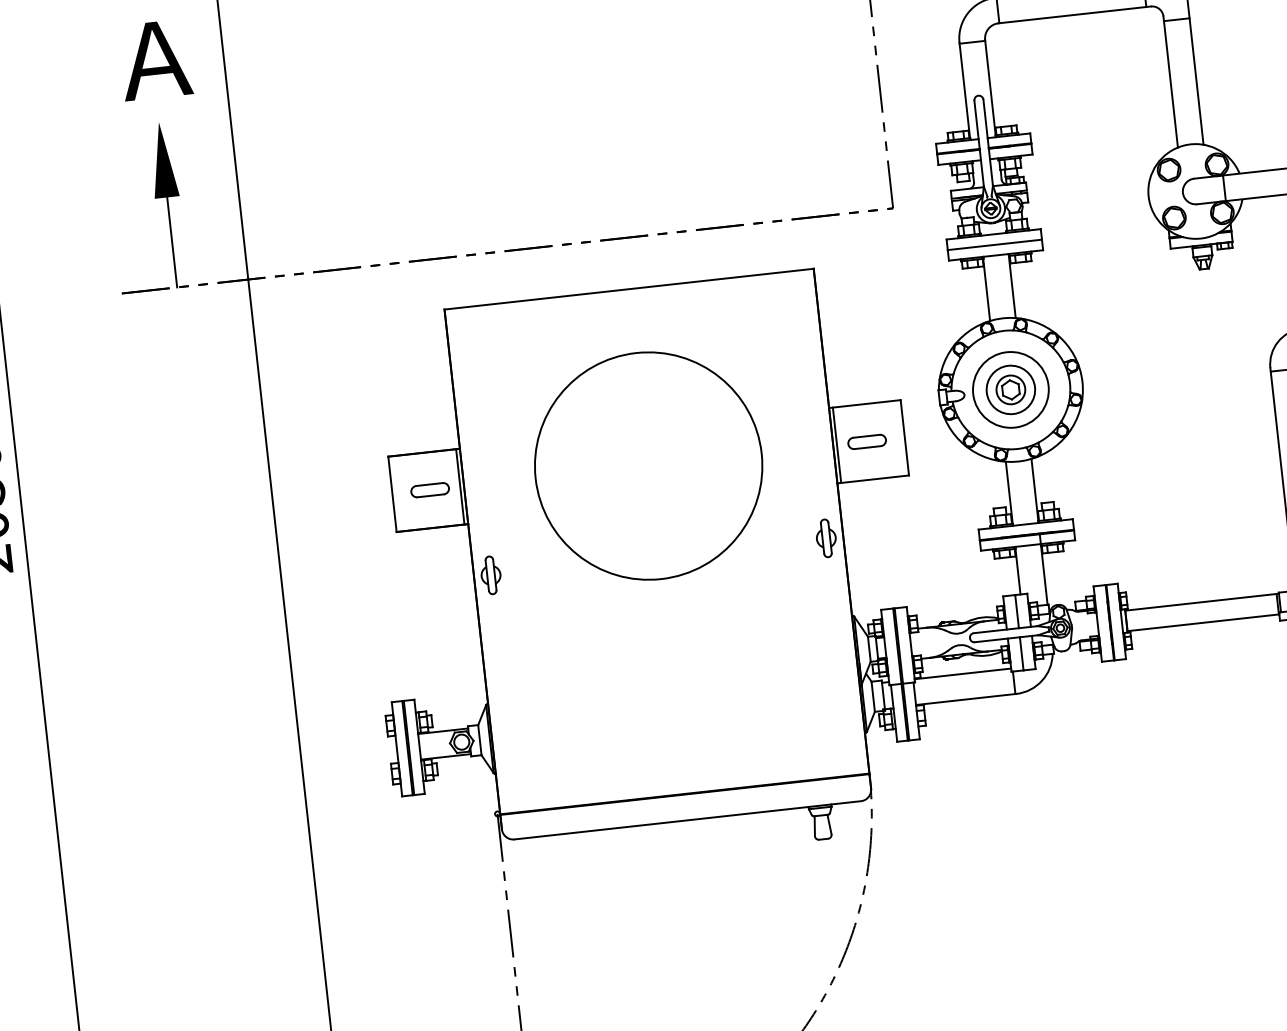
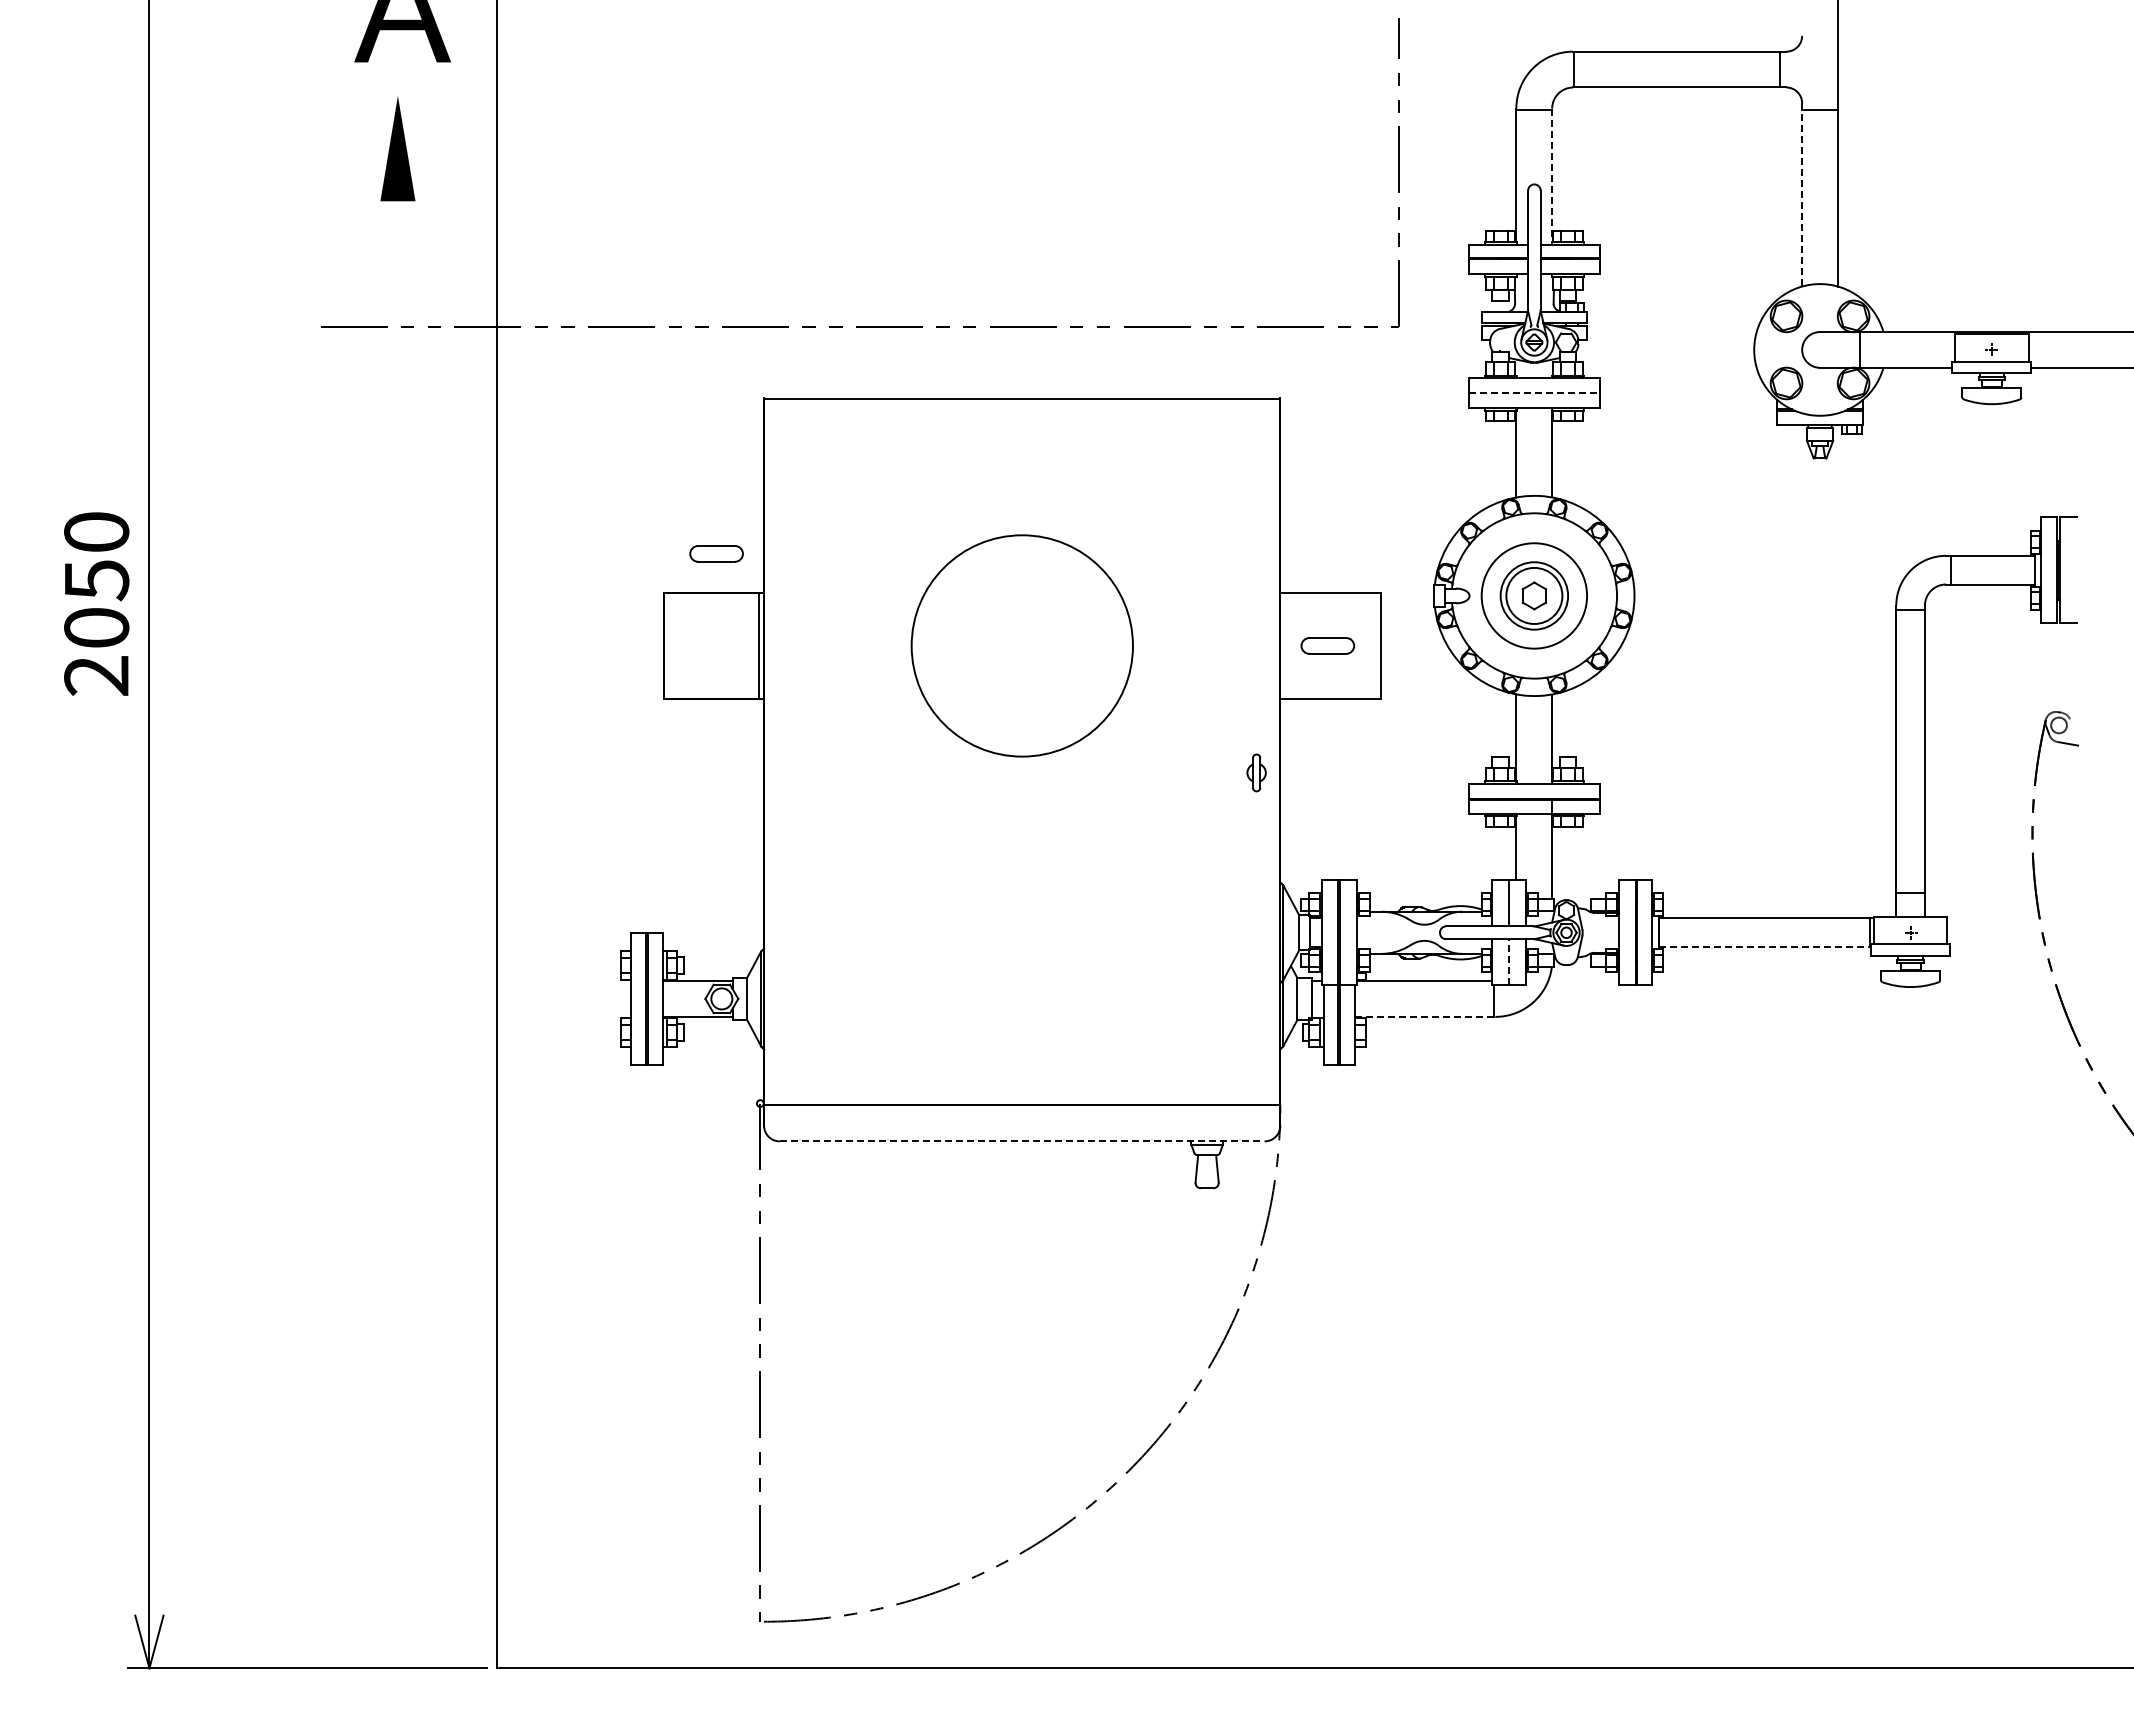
line: (1170, 81) -> (1802, 194), solid -> dashed
line: (990, 87) -> (1552, 175), solid -> dashed
line: (171, 242) -> (397, 264), removed
line: (994, 245) -> (1534, 393), solid -> dashed
circle: (1010, 389) -> (1534, 595), size x1.4
line: (836, 444) -> (1285, 645), removed
circle: (648, 465) -> (1022, 645), size x0.7
part: (430, 489) -> (716, 553), moved
part: (826, 538) -> (1256, 772), size x0.7
part: (490, 575) -> (787, 772), removed
line: (1203, 623) -> (1765, 947), solid -> dashed
line: (1021, 653) -> (1509, 961), solid -> dashed
line: (966, 699) -> (1425, 1016), solid -> dashed
line: (687, 820) -> (1021, 1141), solid -> dashed

